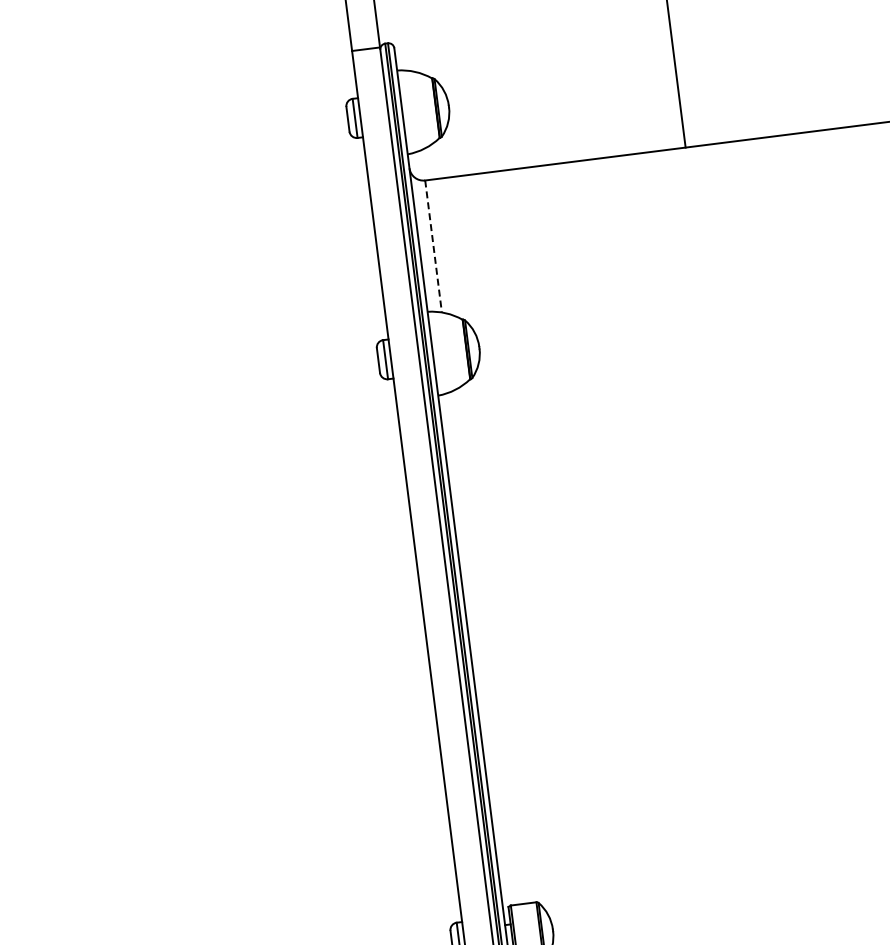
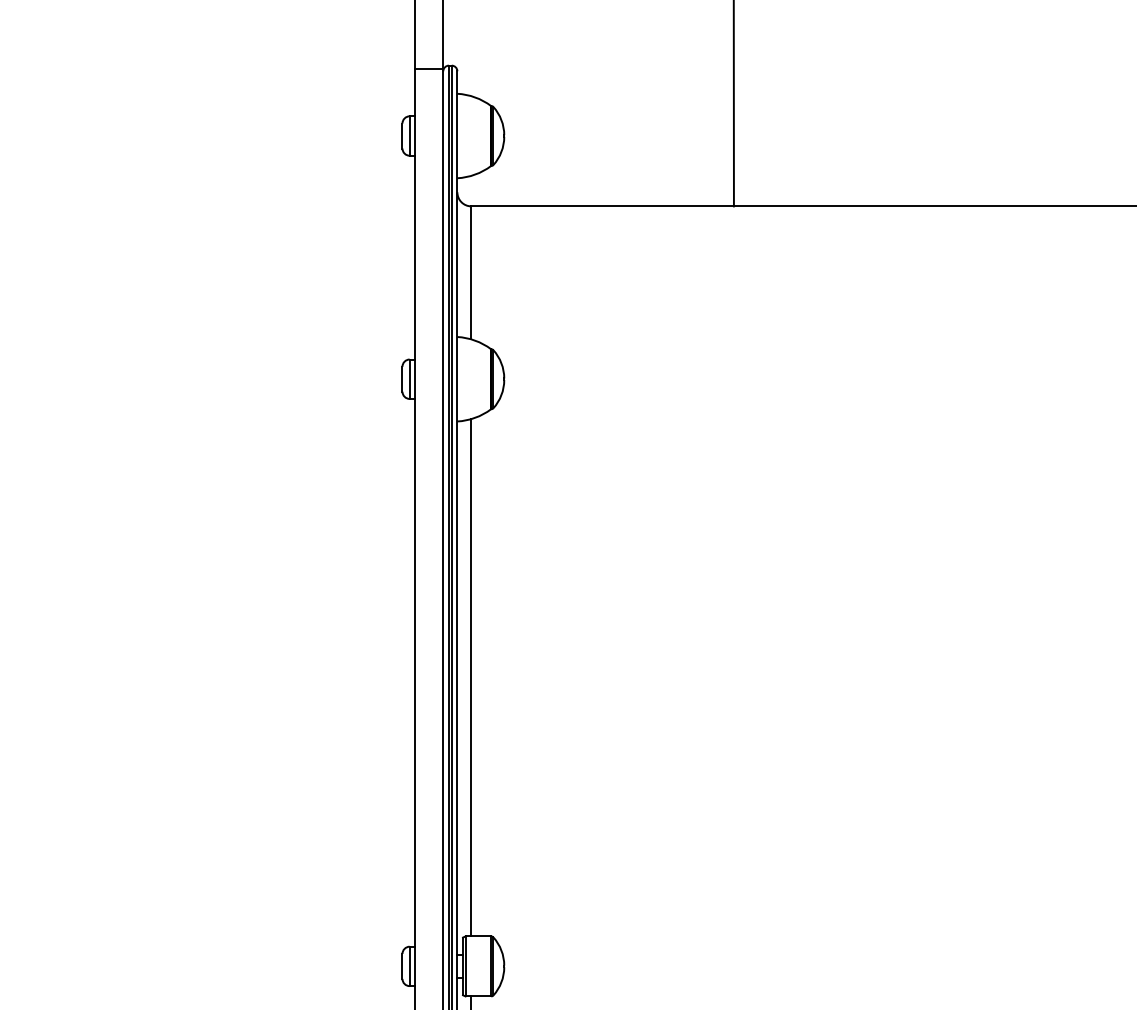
line: (433, 246) -> (471, 272), dashed -> solid
line: (484, 647) -> (471, 677), added

